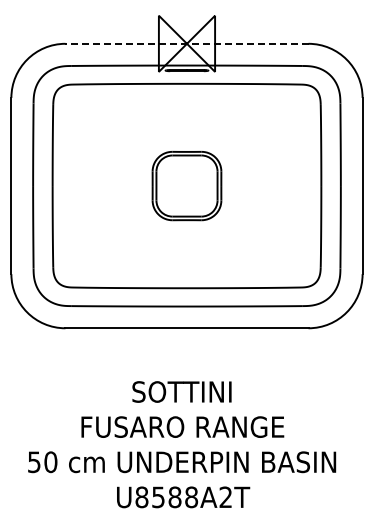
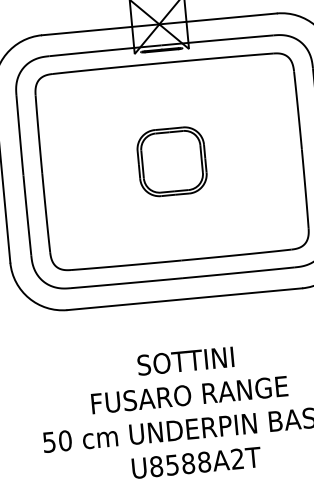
line: (187, 43) -> (159, 24), dashed -> solid

